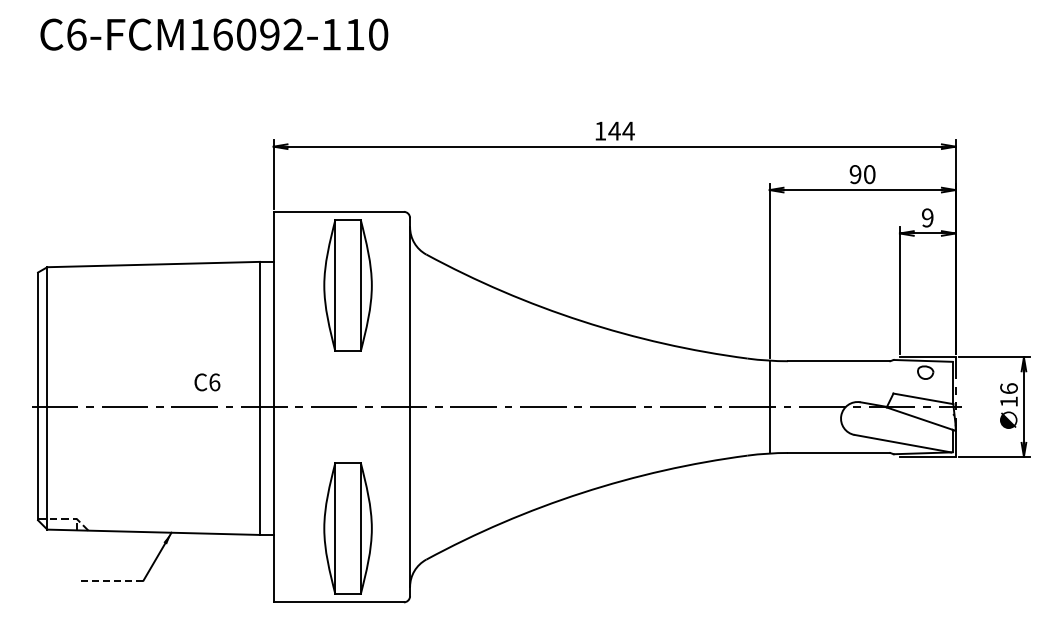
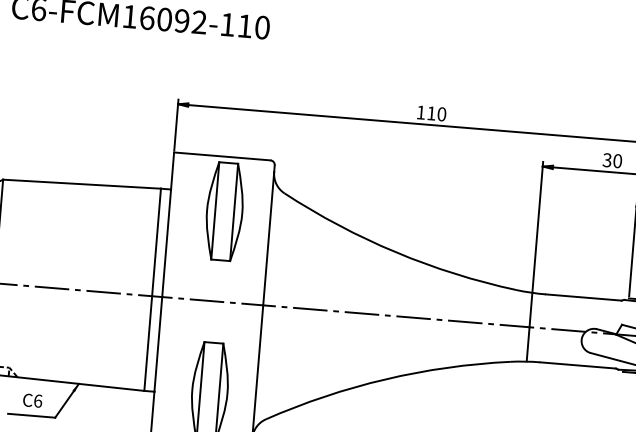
text: (621, 130) -> (436, 113), 144 -> 110
text: (855, 174) -> (607, 160), 90 -> 30
text: (207, 382) -> (32, 400), moved
line: (111, 580) -> (31, 415), dashed -> solid

